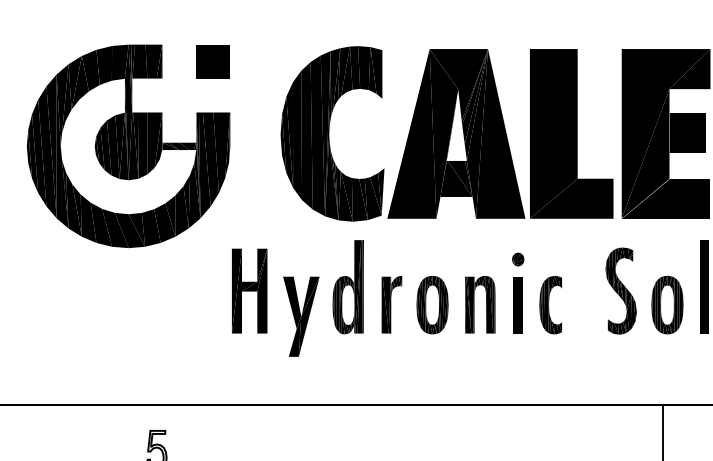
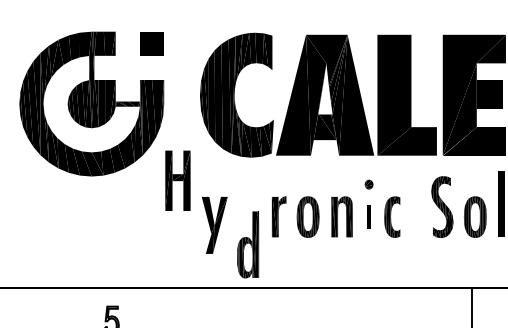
part: (347, 287) -> (247, 245), moved
part: (249, 290) -> (177, 180), moved
part: (517, 305) -> (368, 217), size x0.6

